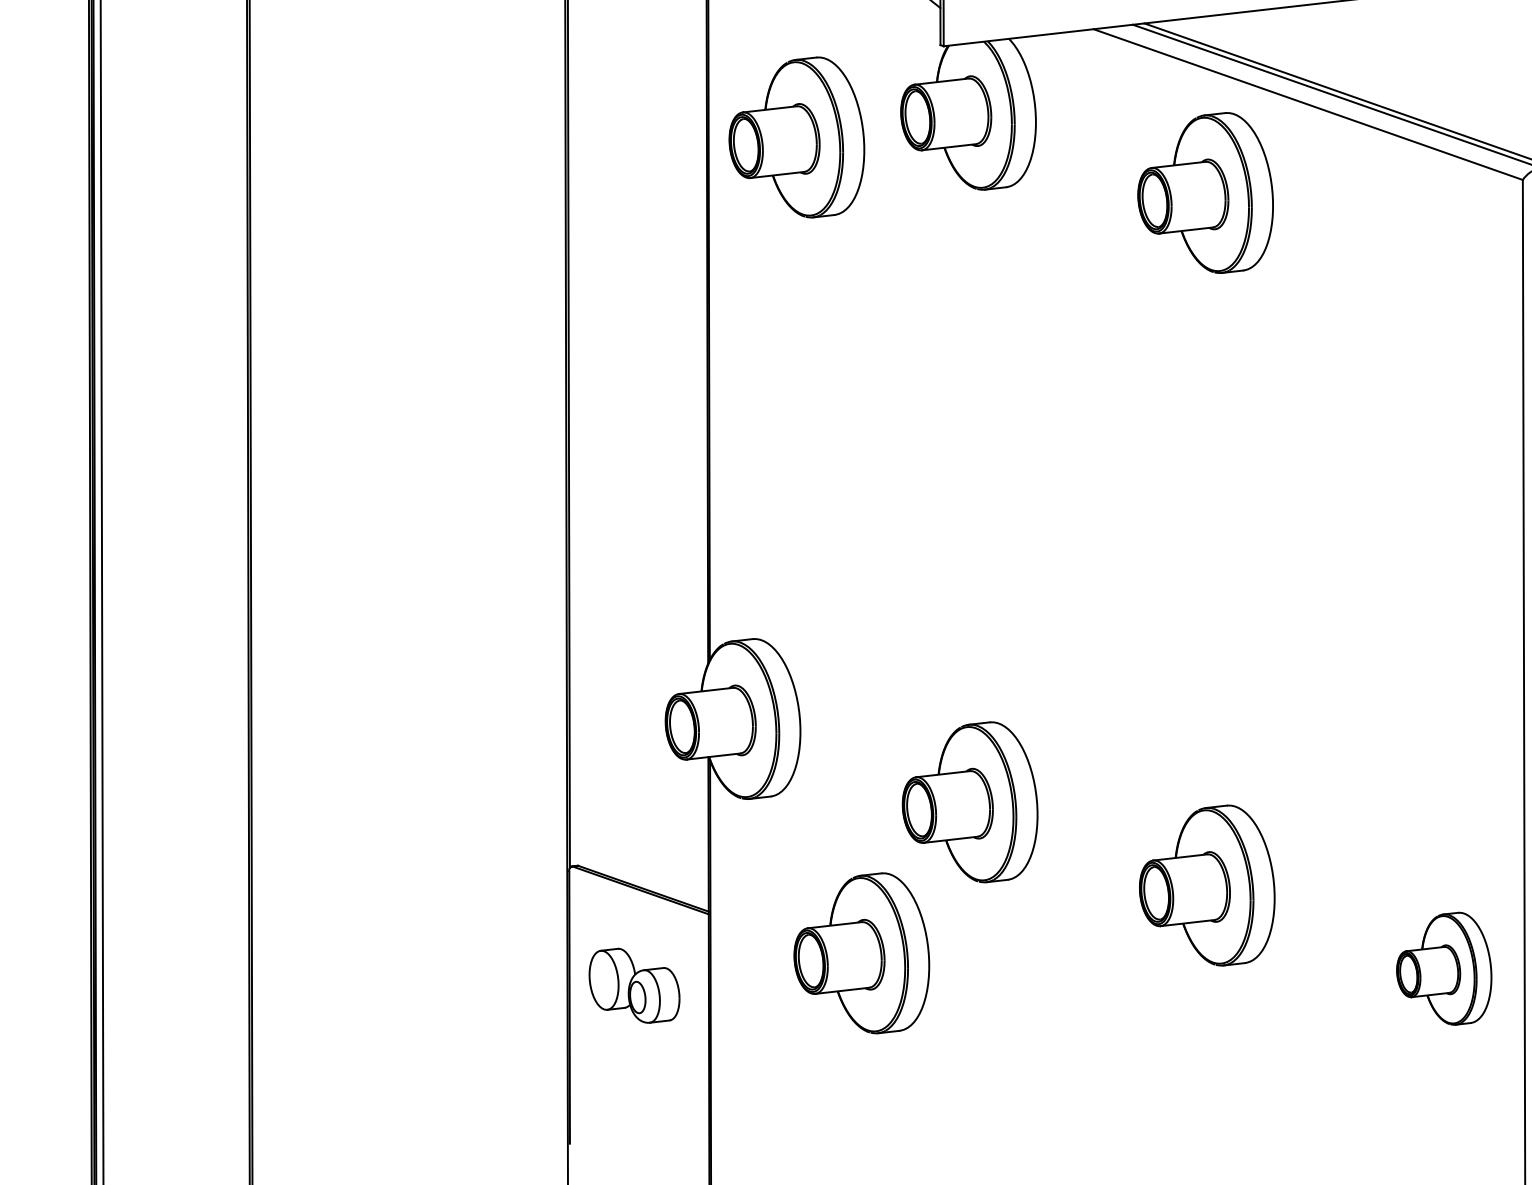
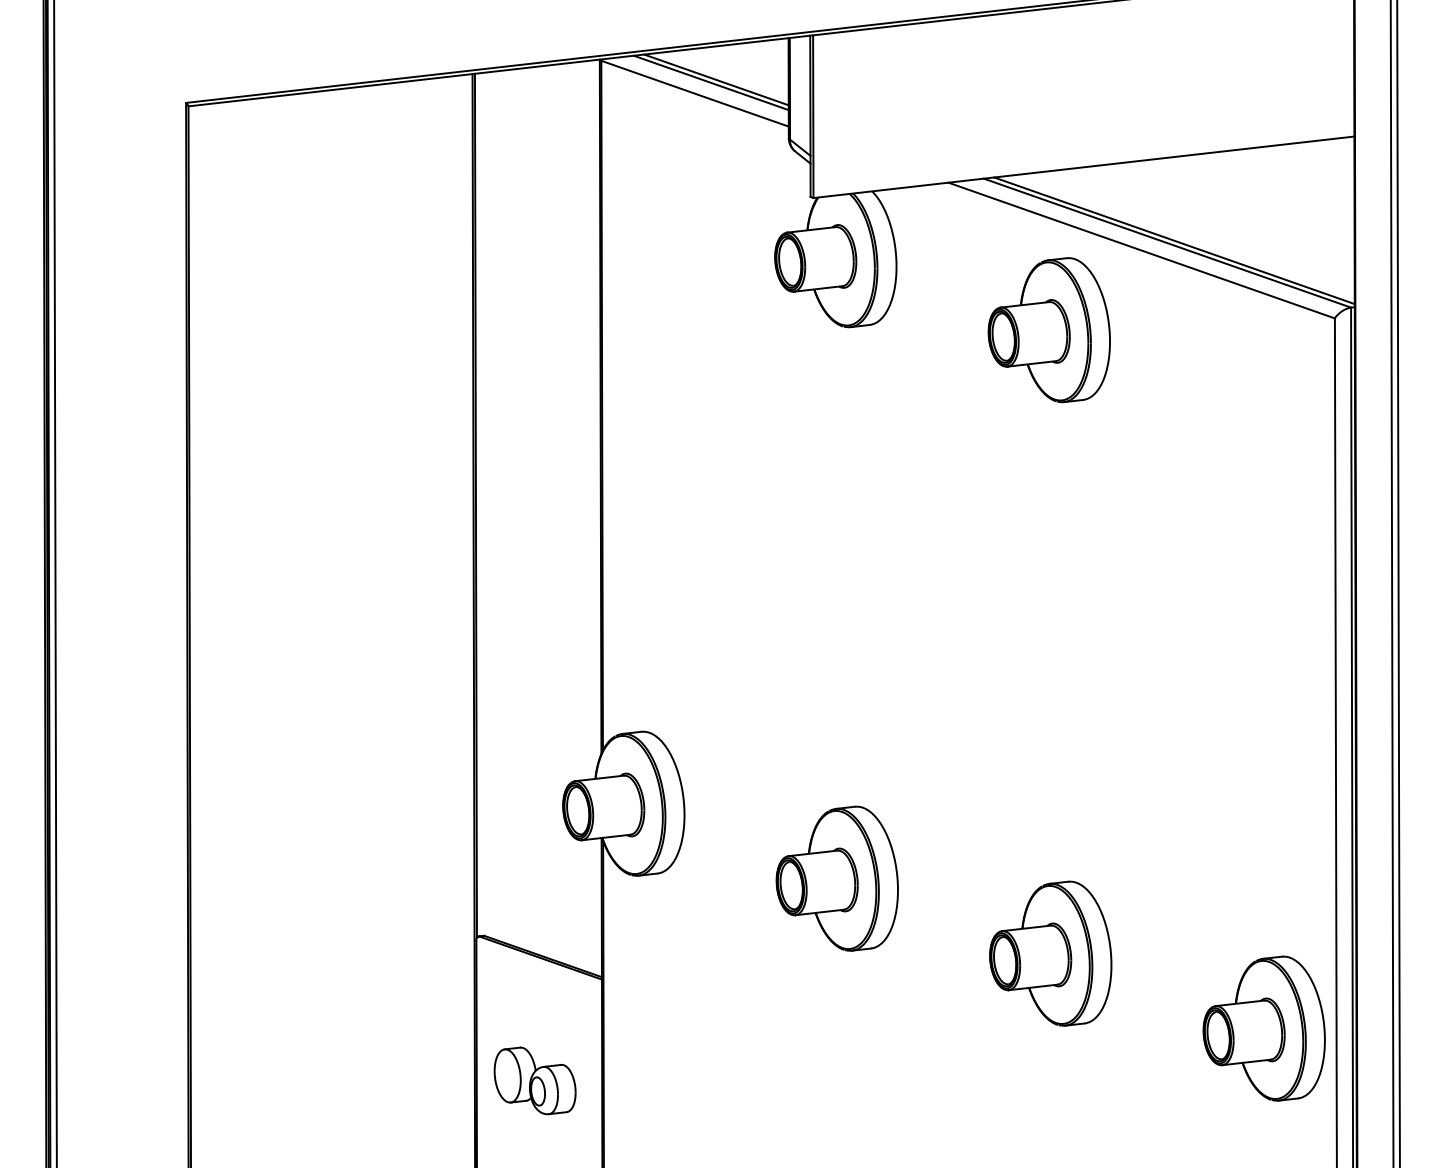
part: (796, 137) -> (680, 280), removed
part: (861, 953) -> (739, 1014), removed
part: (1443, 968) -> (1263, 1028), size x1.43
part: (633, 985) -> (534, 1080), moved

